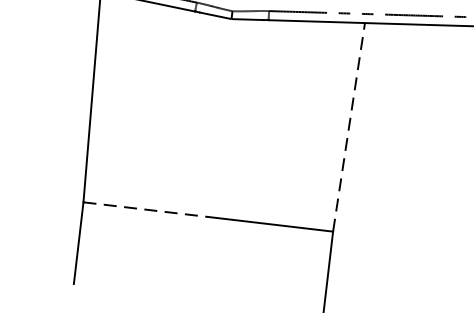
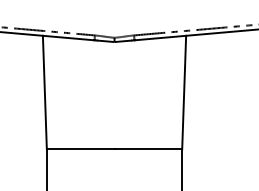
line: (349, 127) -> (184, 92), dashed -> solid
line: (145, 209) -> (80, 149), dashed -> solid

